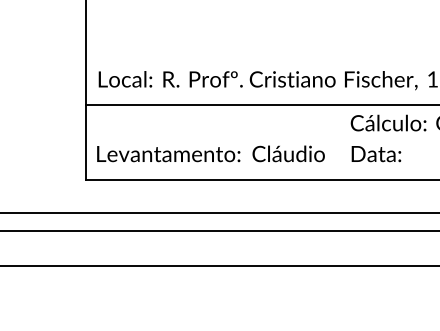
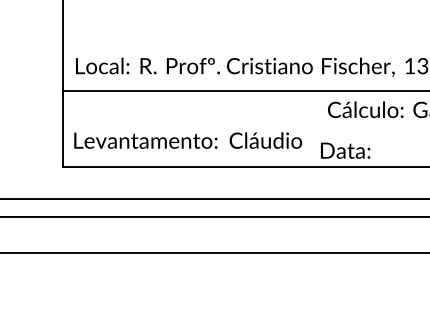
text: (376, 154) -> (345, 151), moved

